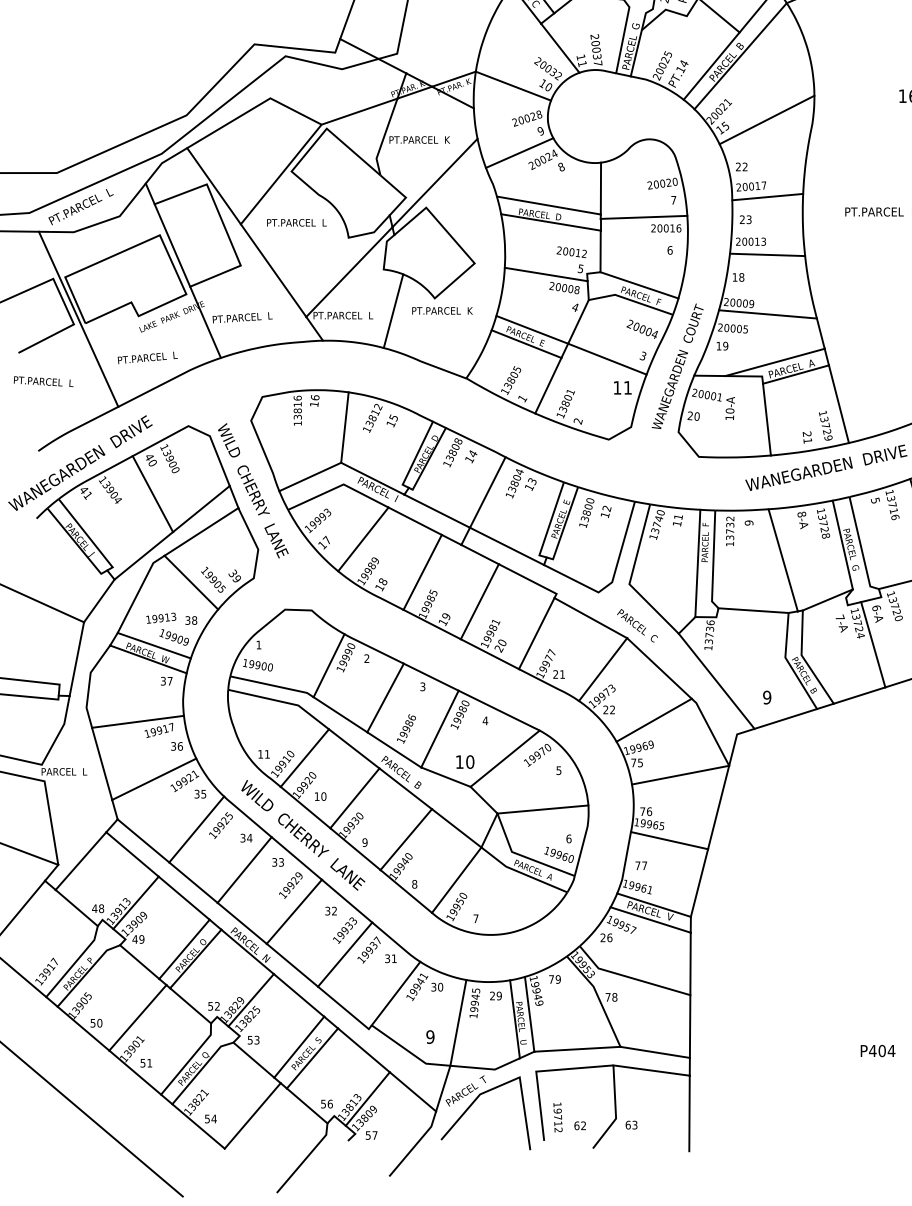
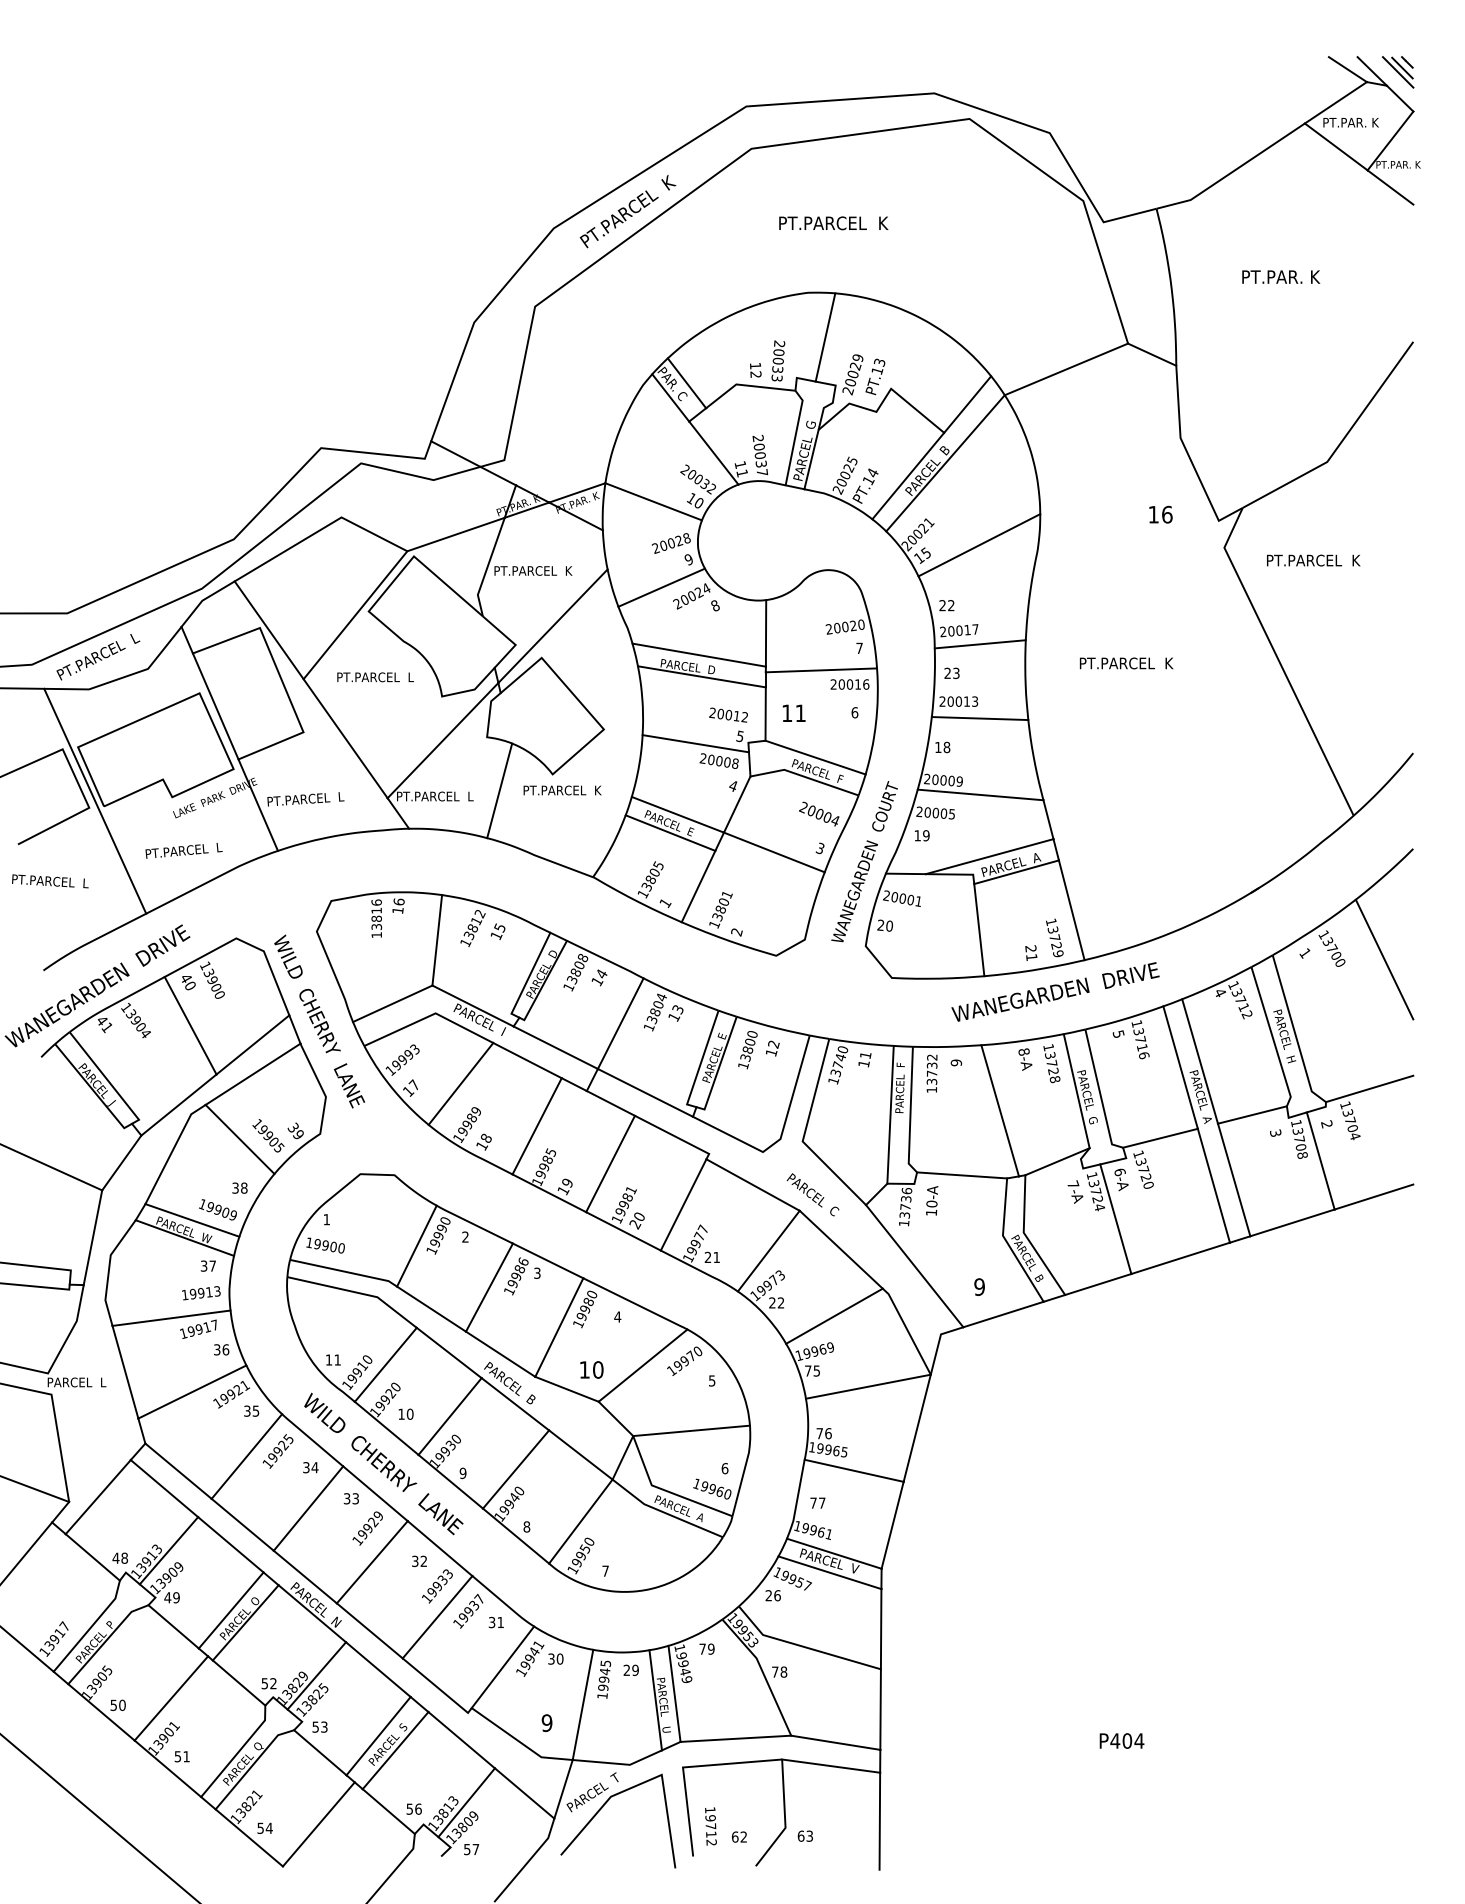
text: (622, 387) -> (793, 712), moved
text: (730, 408) -> (932, 1200), moved
text: (161, 618) -> (201, 1293), moved
text: (406, 729) -> (516, 1276), moved

